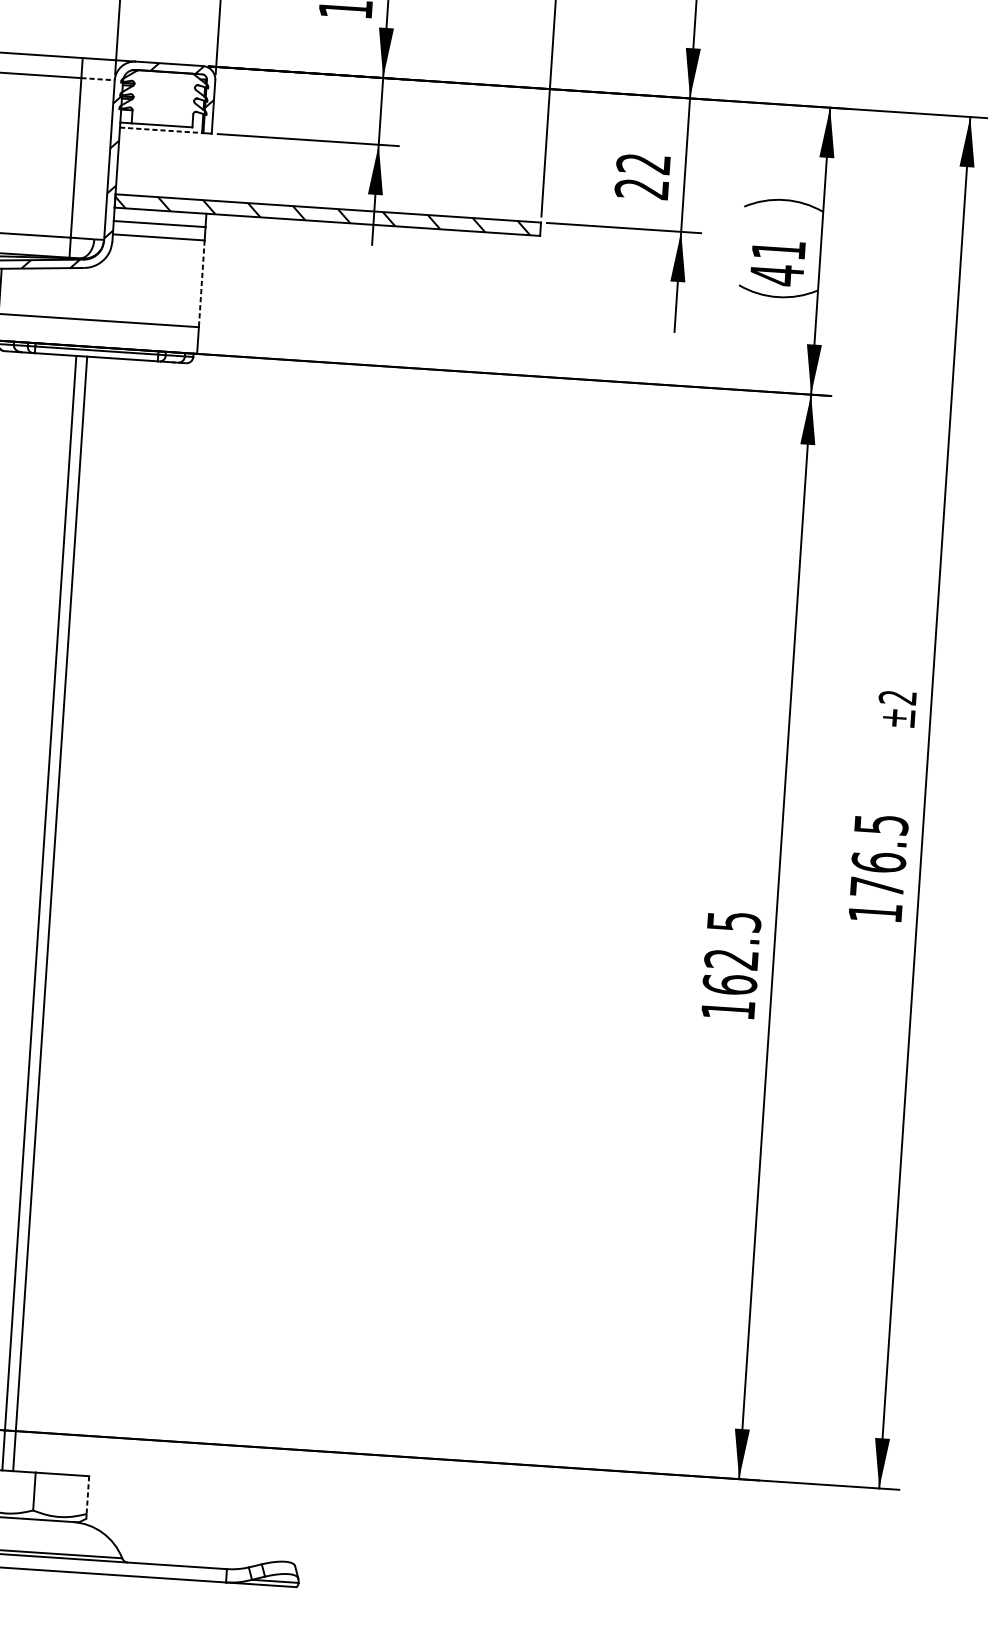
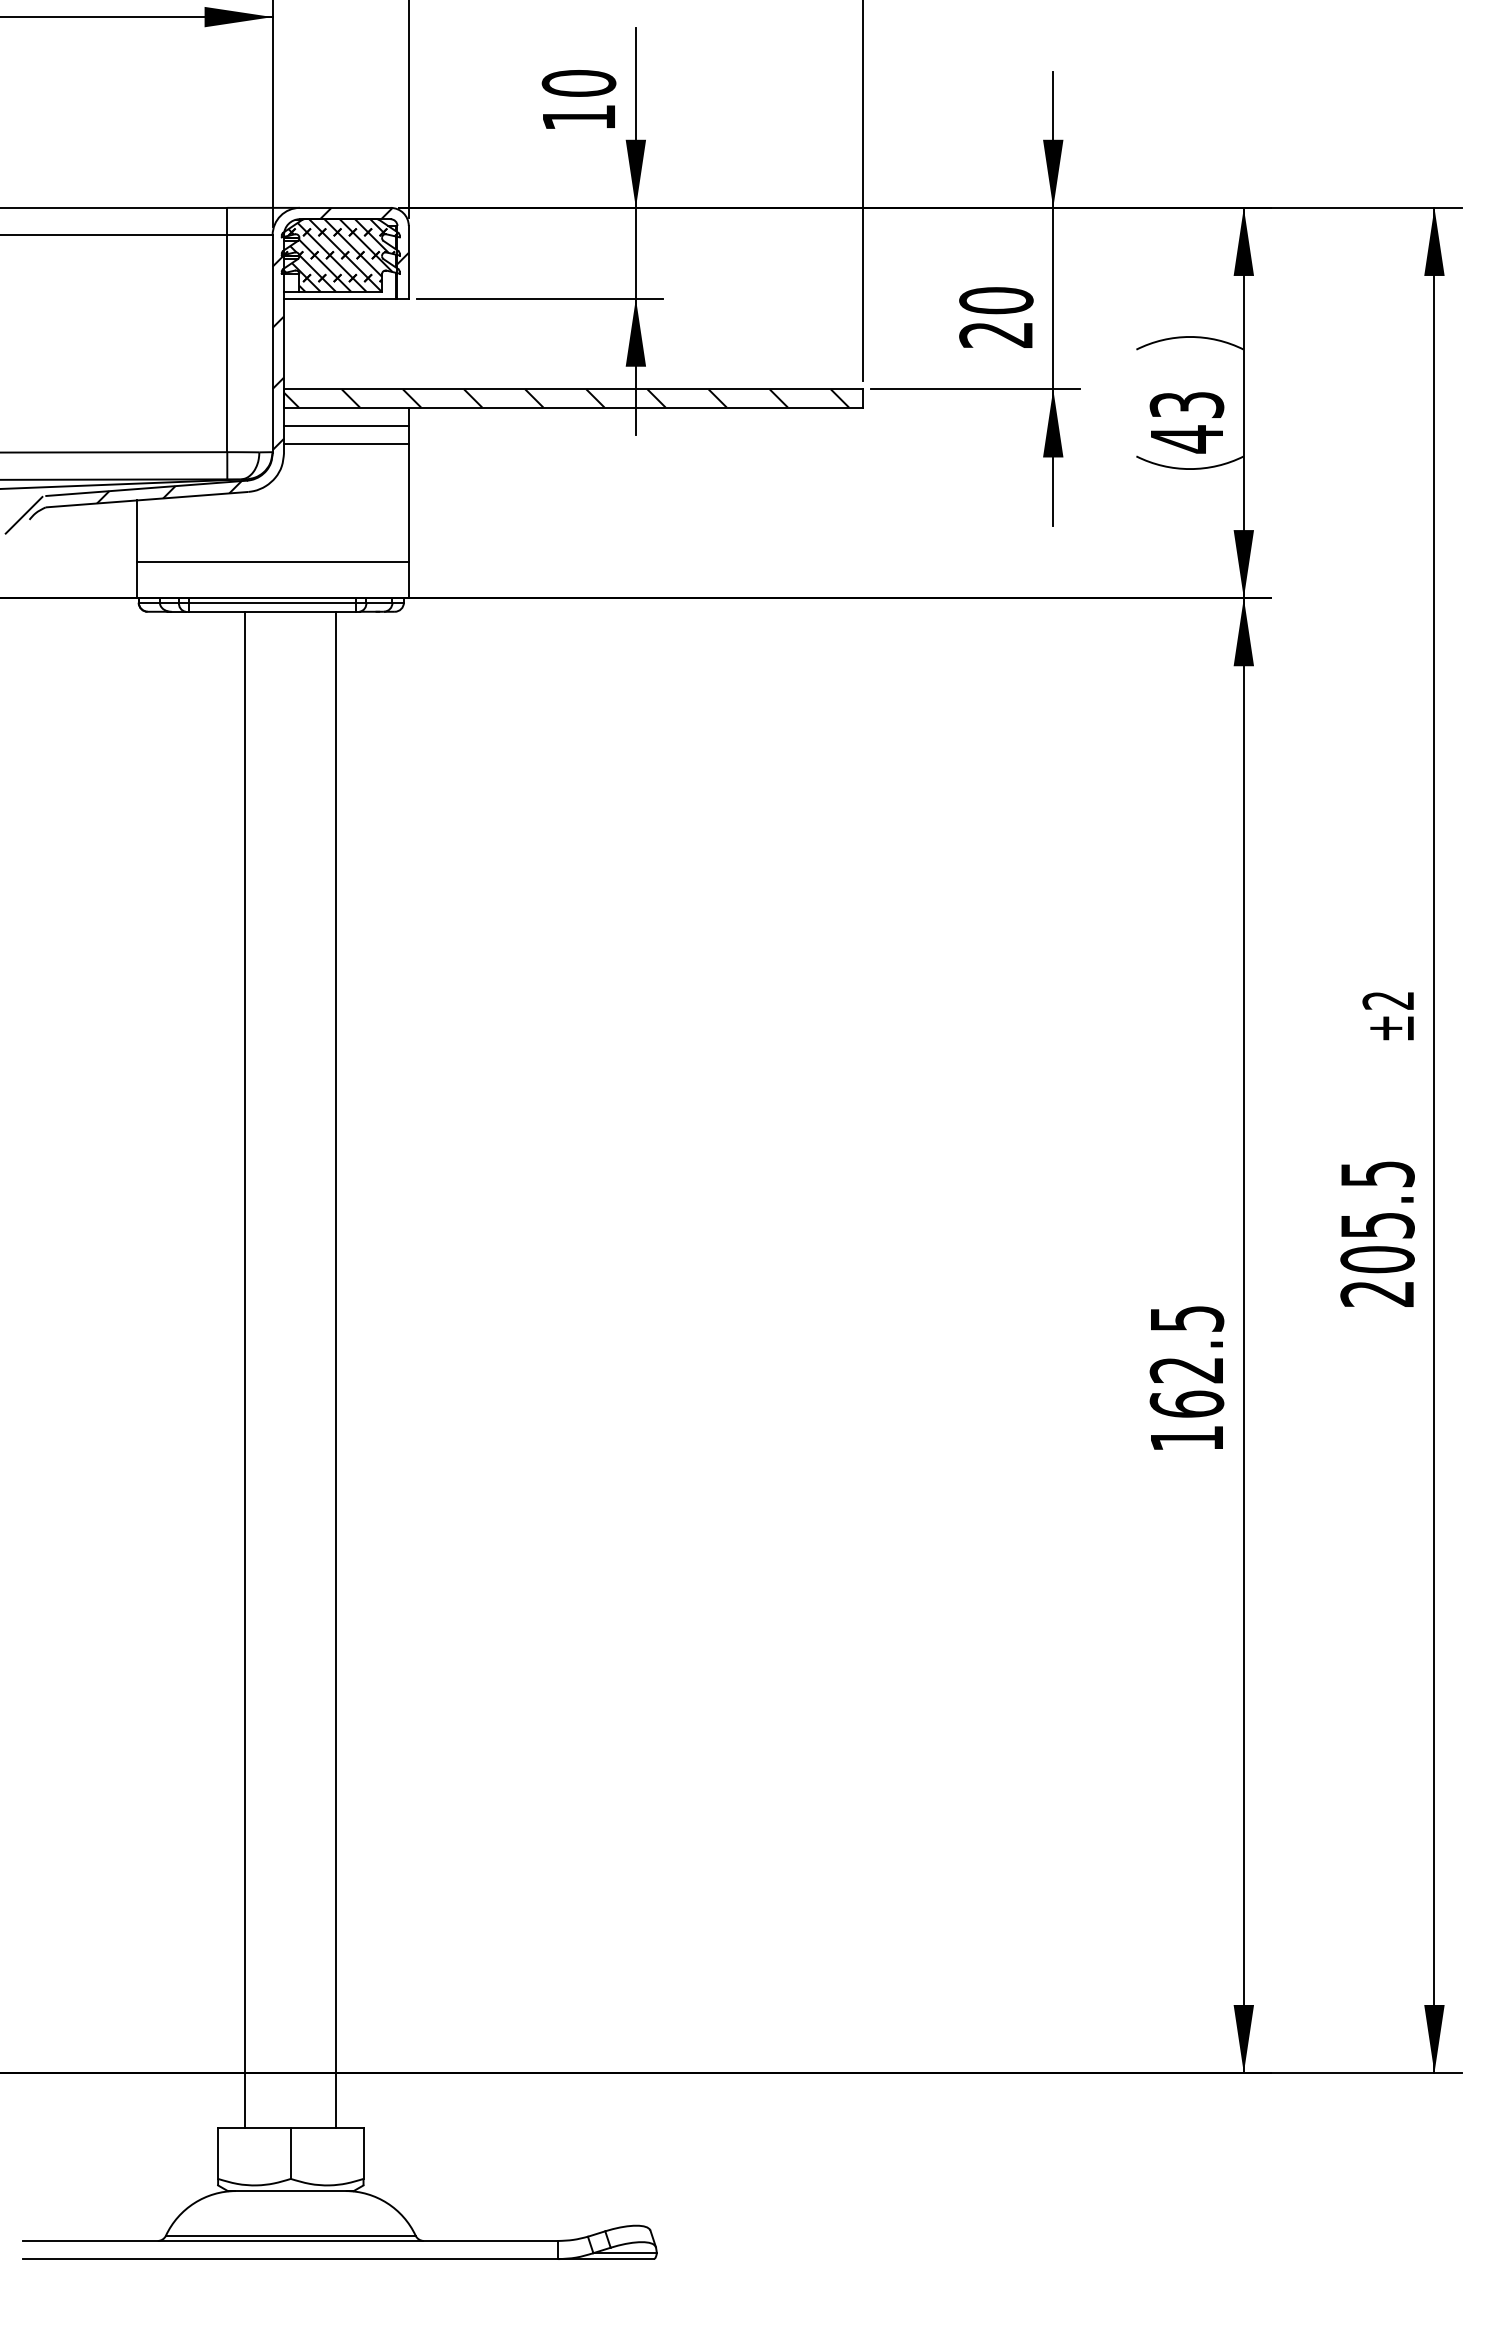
line: (97, 79) -> (249, 235), dashed -> solid
hatch: (162, 98) -> (339, 255), added
line: (160, 130) -> (339, 298), dashed -> solid
text: (643, 163) -> (996, 300), 22 -> 20
text: (778, 249) -> (1186, 404), 41 -> 43
line: (201, 283) -> (408, 502), dashed -> solid
text: (877, 886) -> (1377, 1258), 176.5 -> 205.5
line: (50, 913) -> (336, 1369), moved
line: (87, 1495) -> (363, 2153), dashed -> solid

